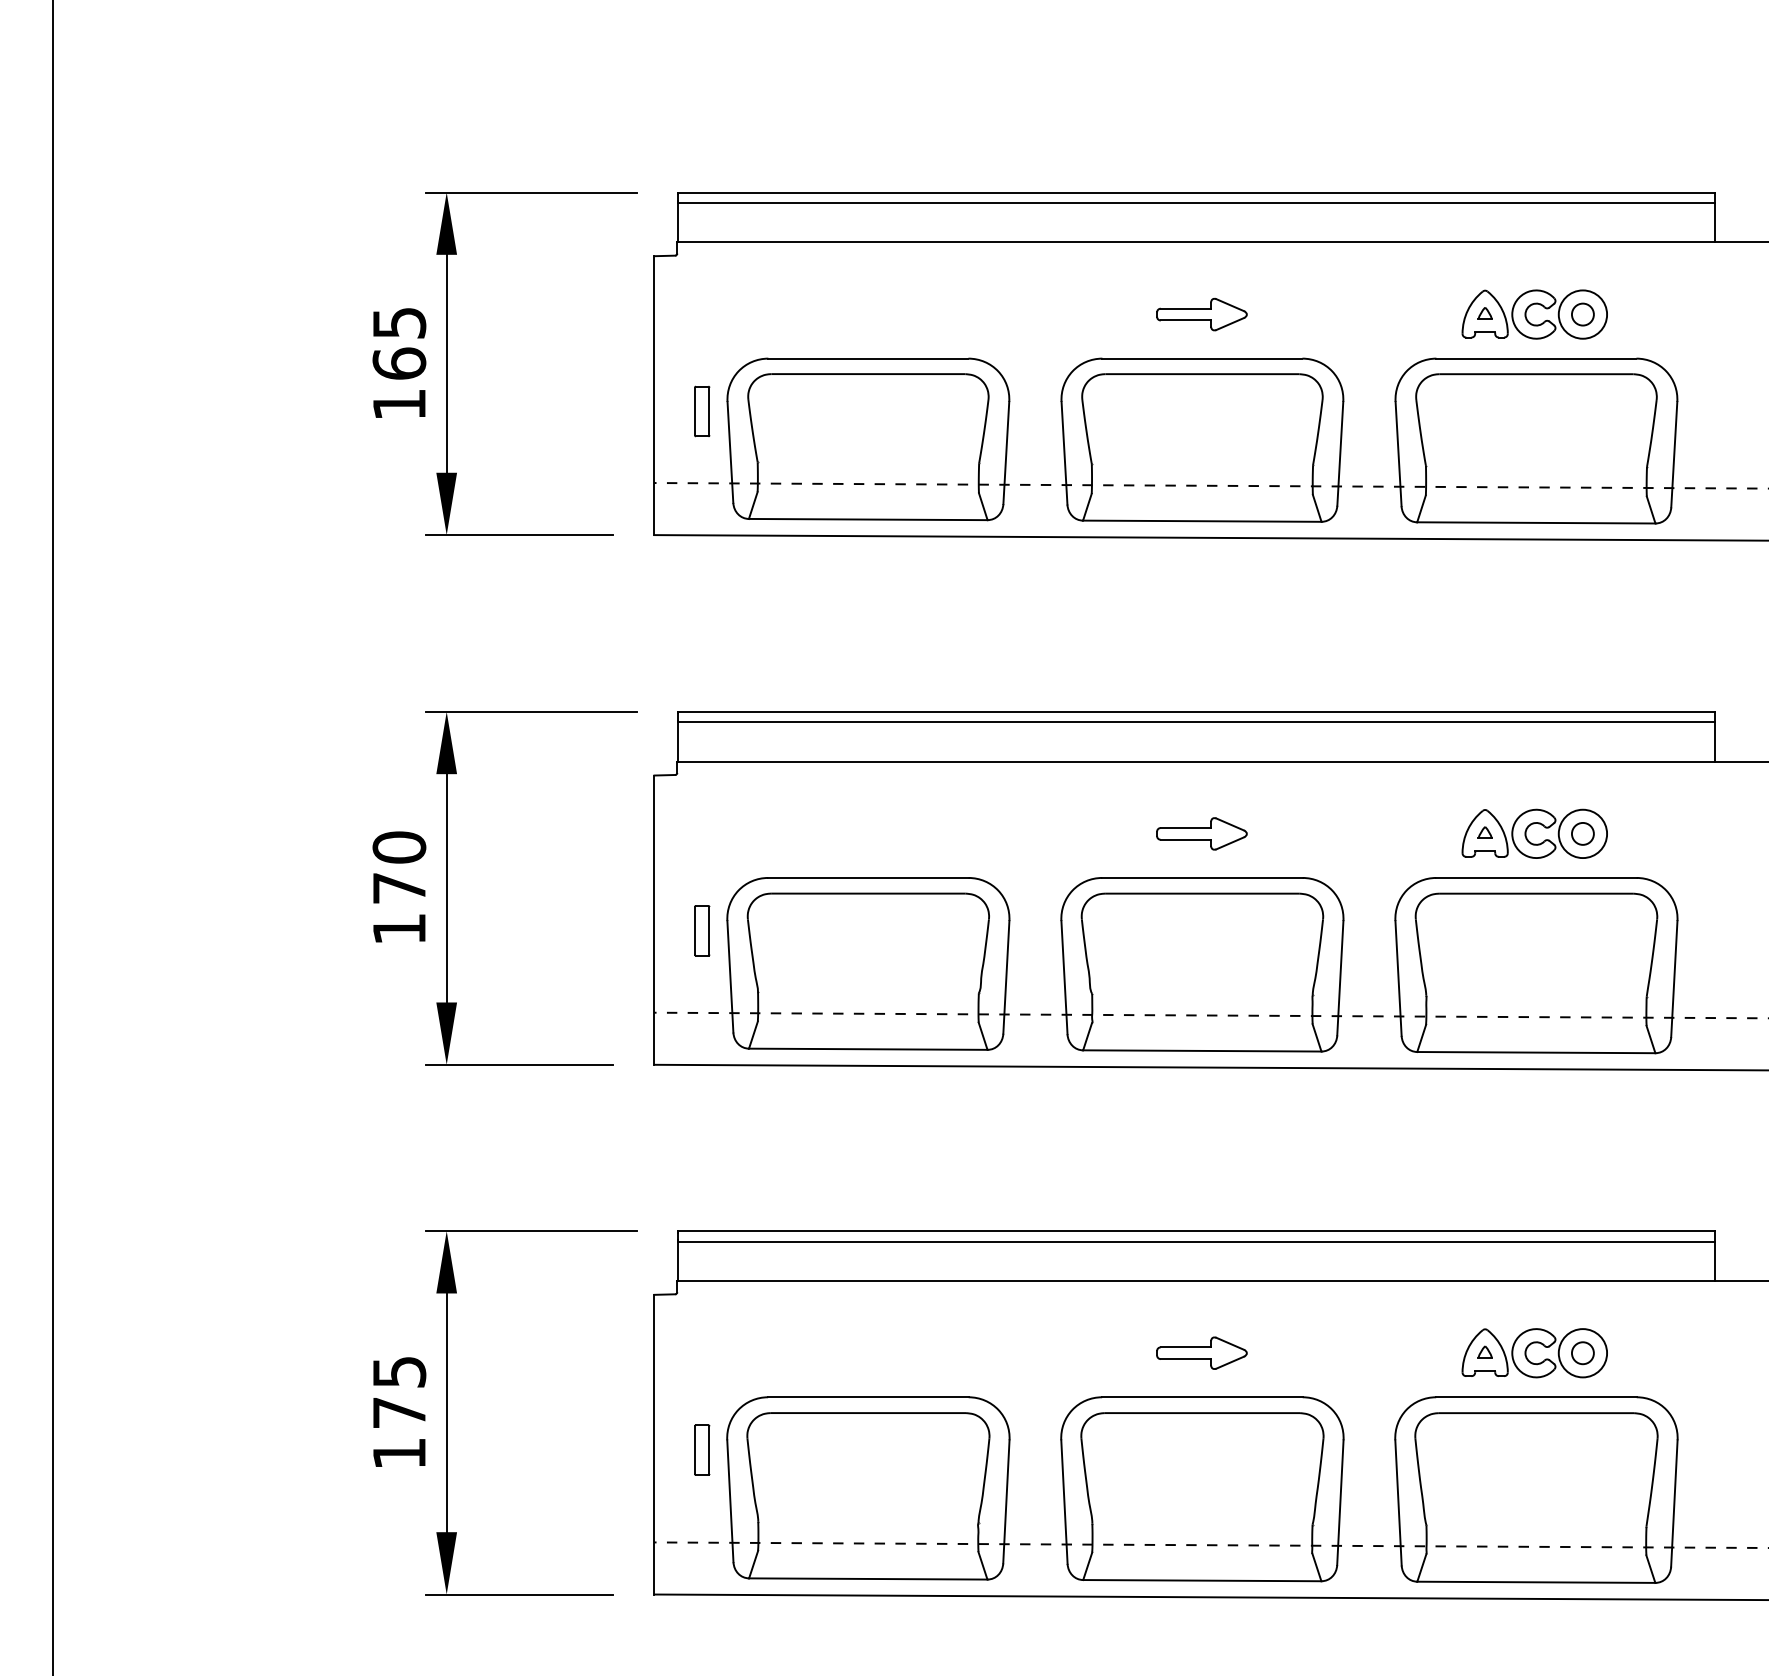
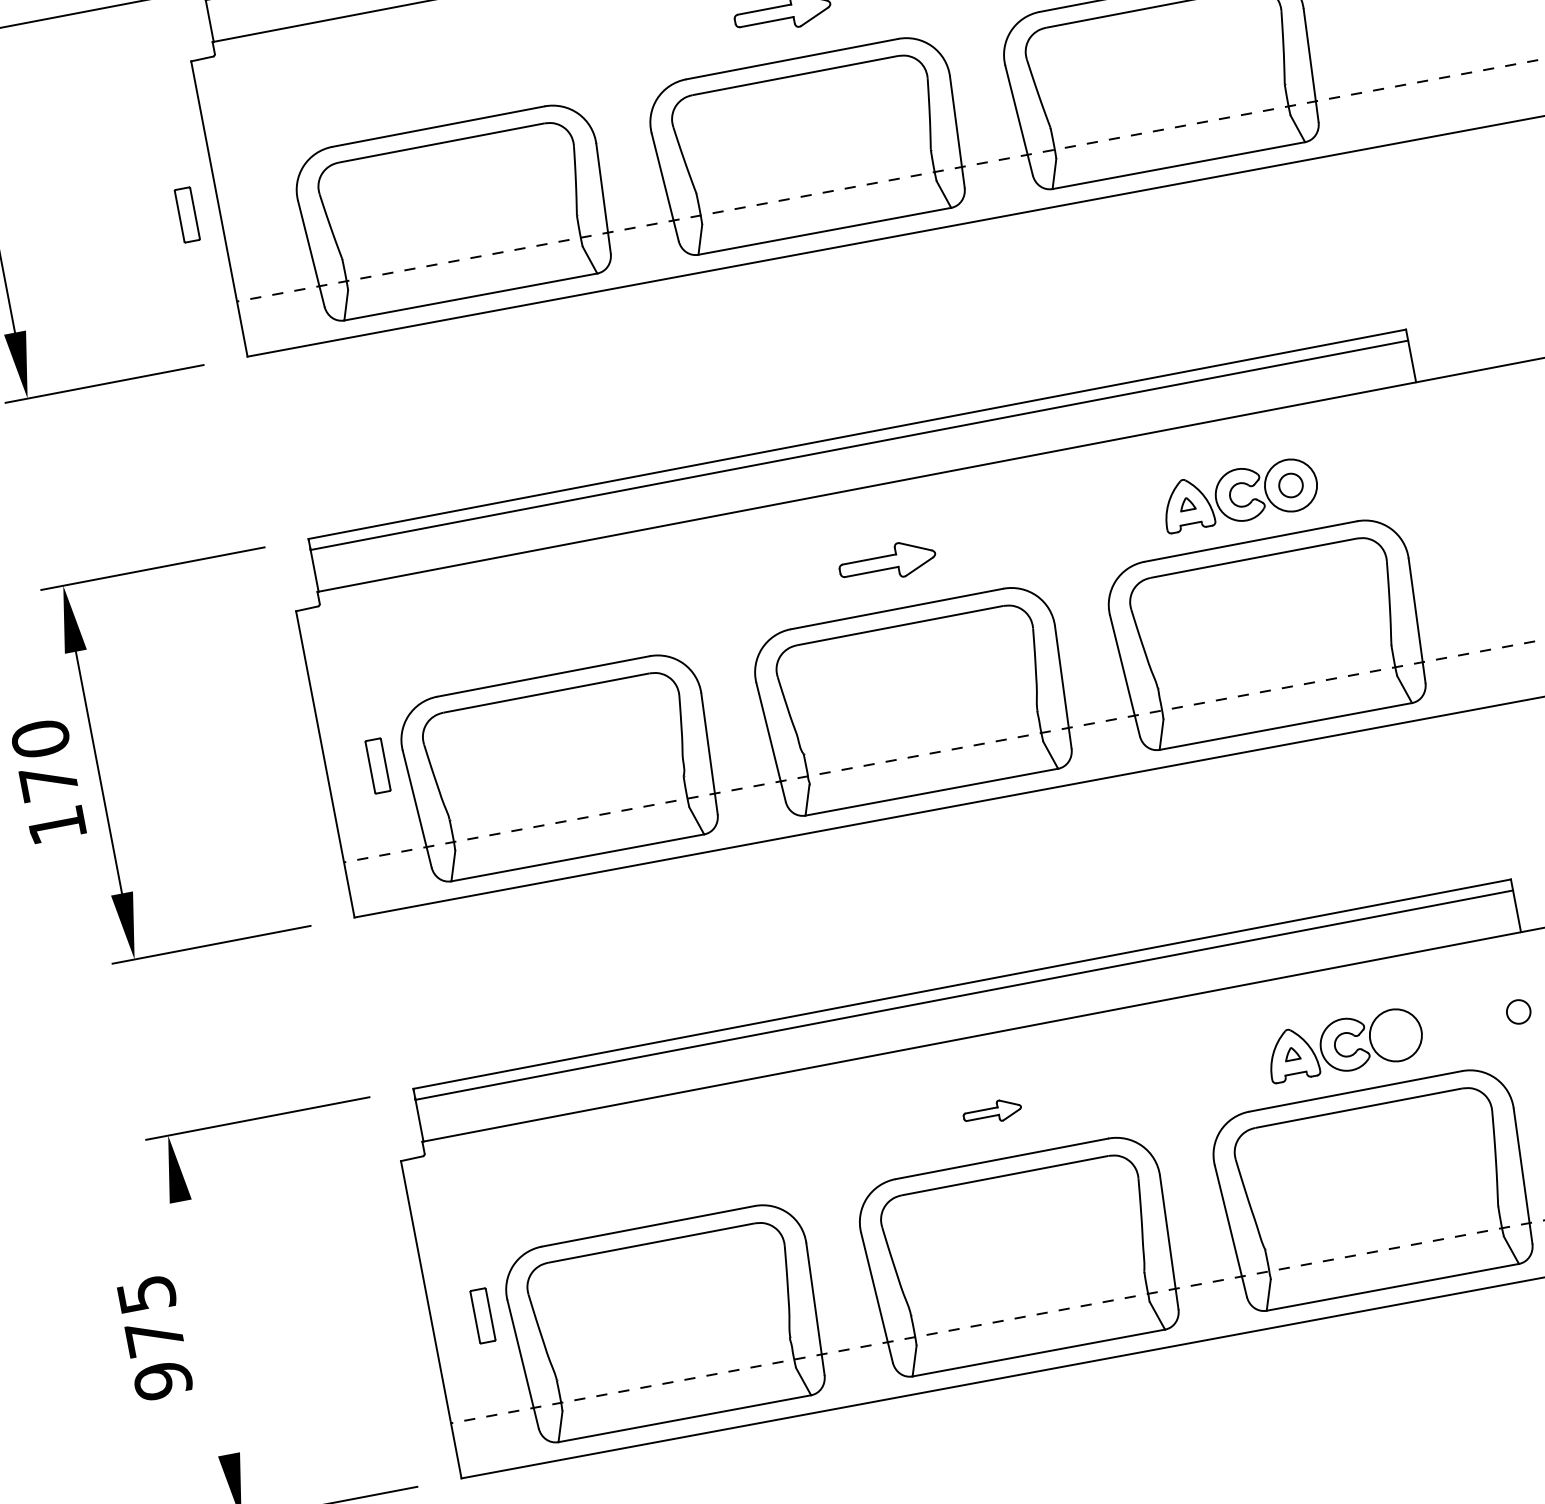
part: (702, 411) -> (187, 214), moved
part: (1201, 1352) -> (991, 1111), size x0.6
circle: (1582, 1353) -> (1518, 1012), moved
line: (446, 1412) -> (204, 1327), removed
text: (399, 1453) -> (163, 1380), 175 -> 975

